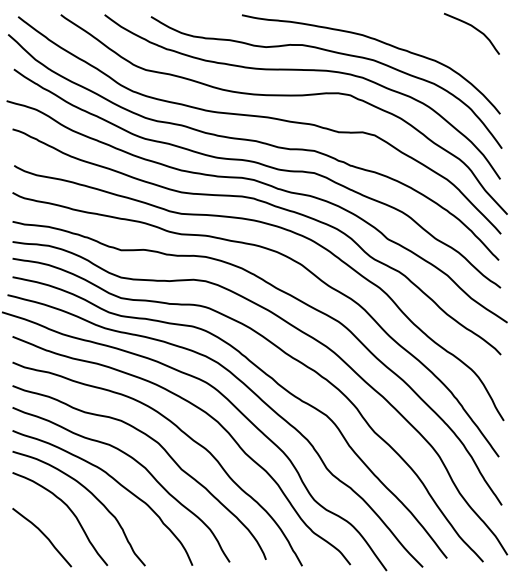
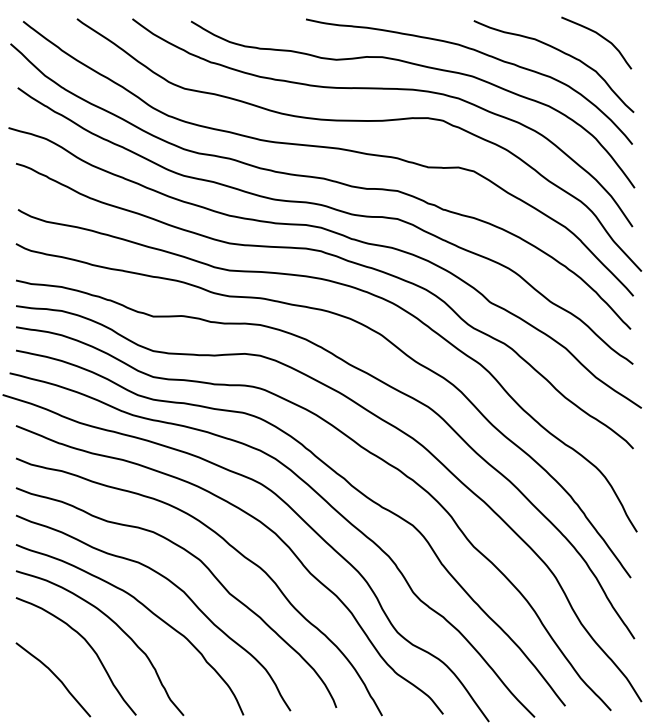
curve: (443, 41) -> (560, 52), added

